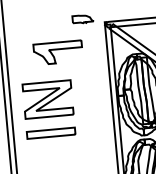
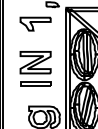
part: (48, 108) -> (35, 68), moved

